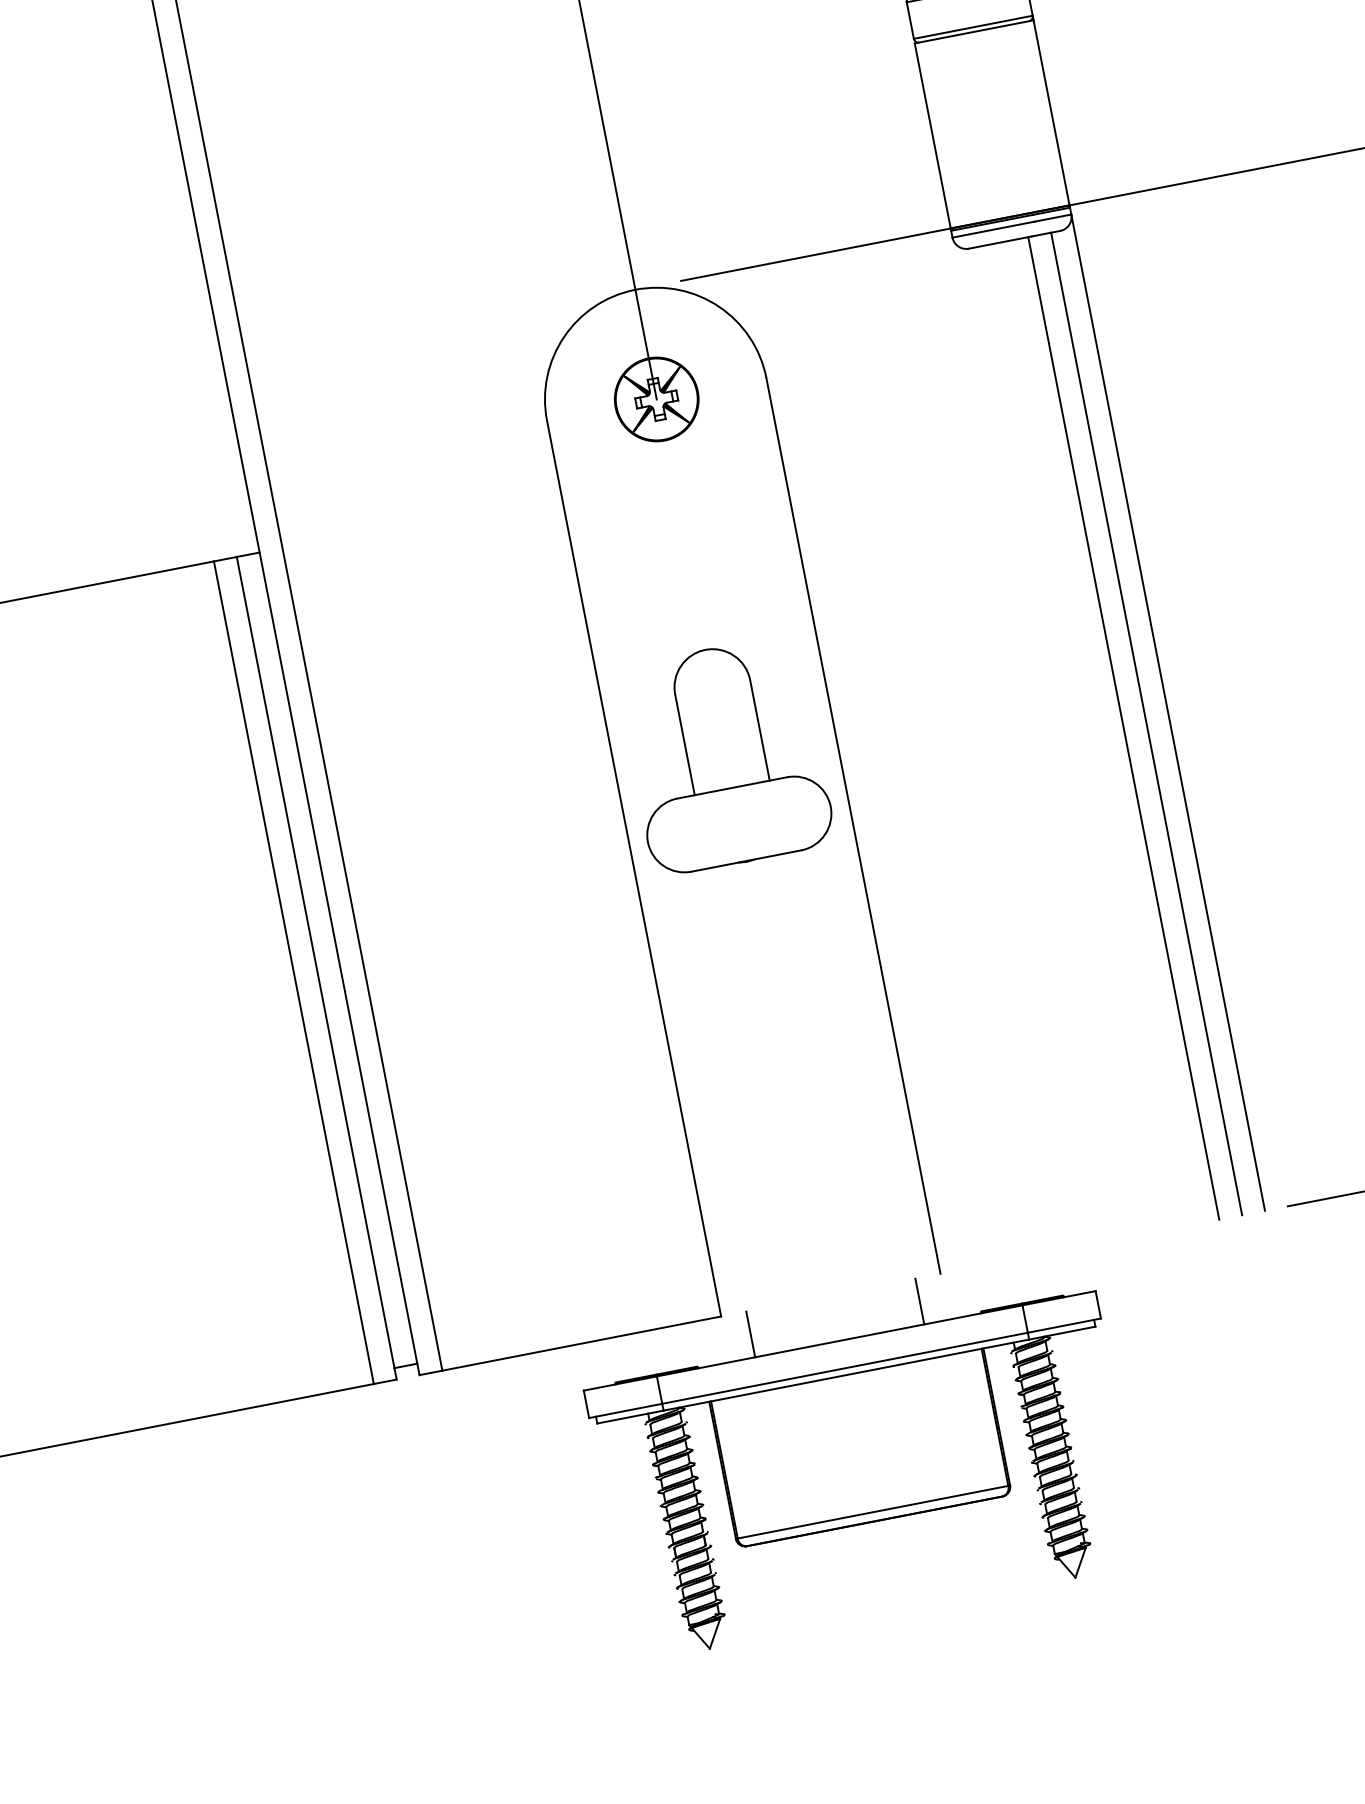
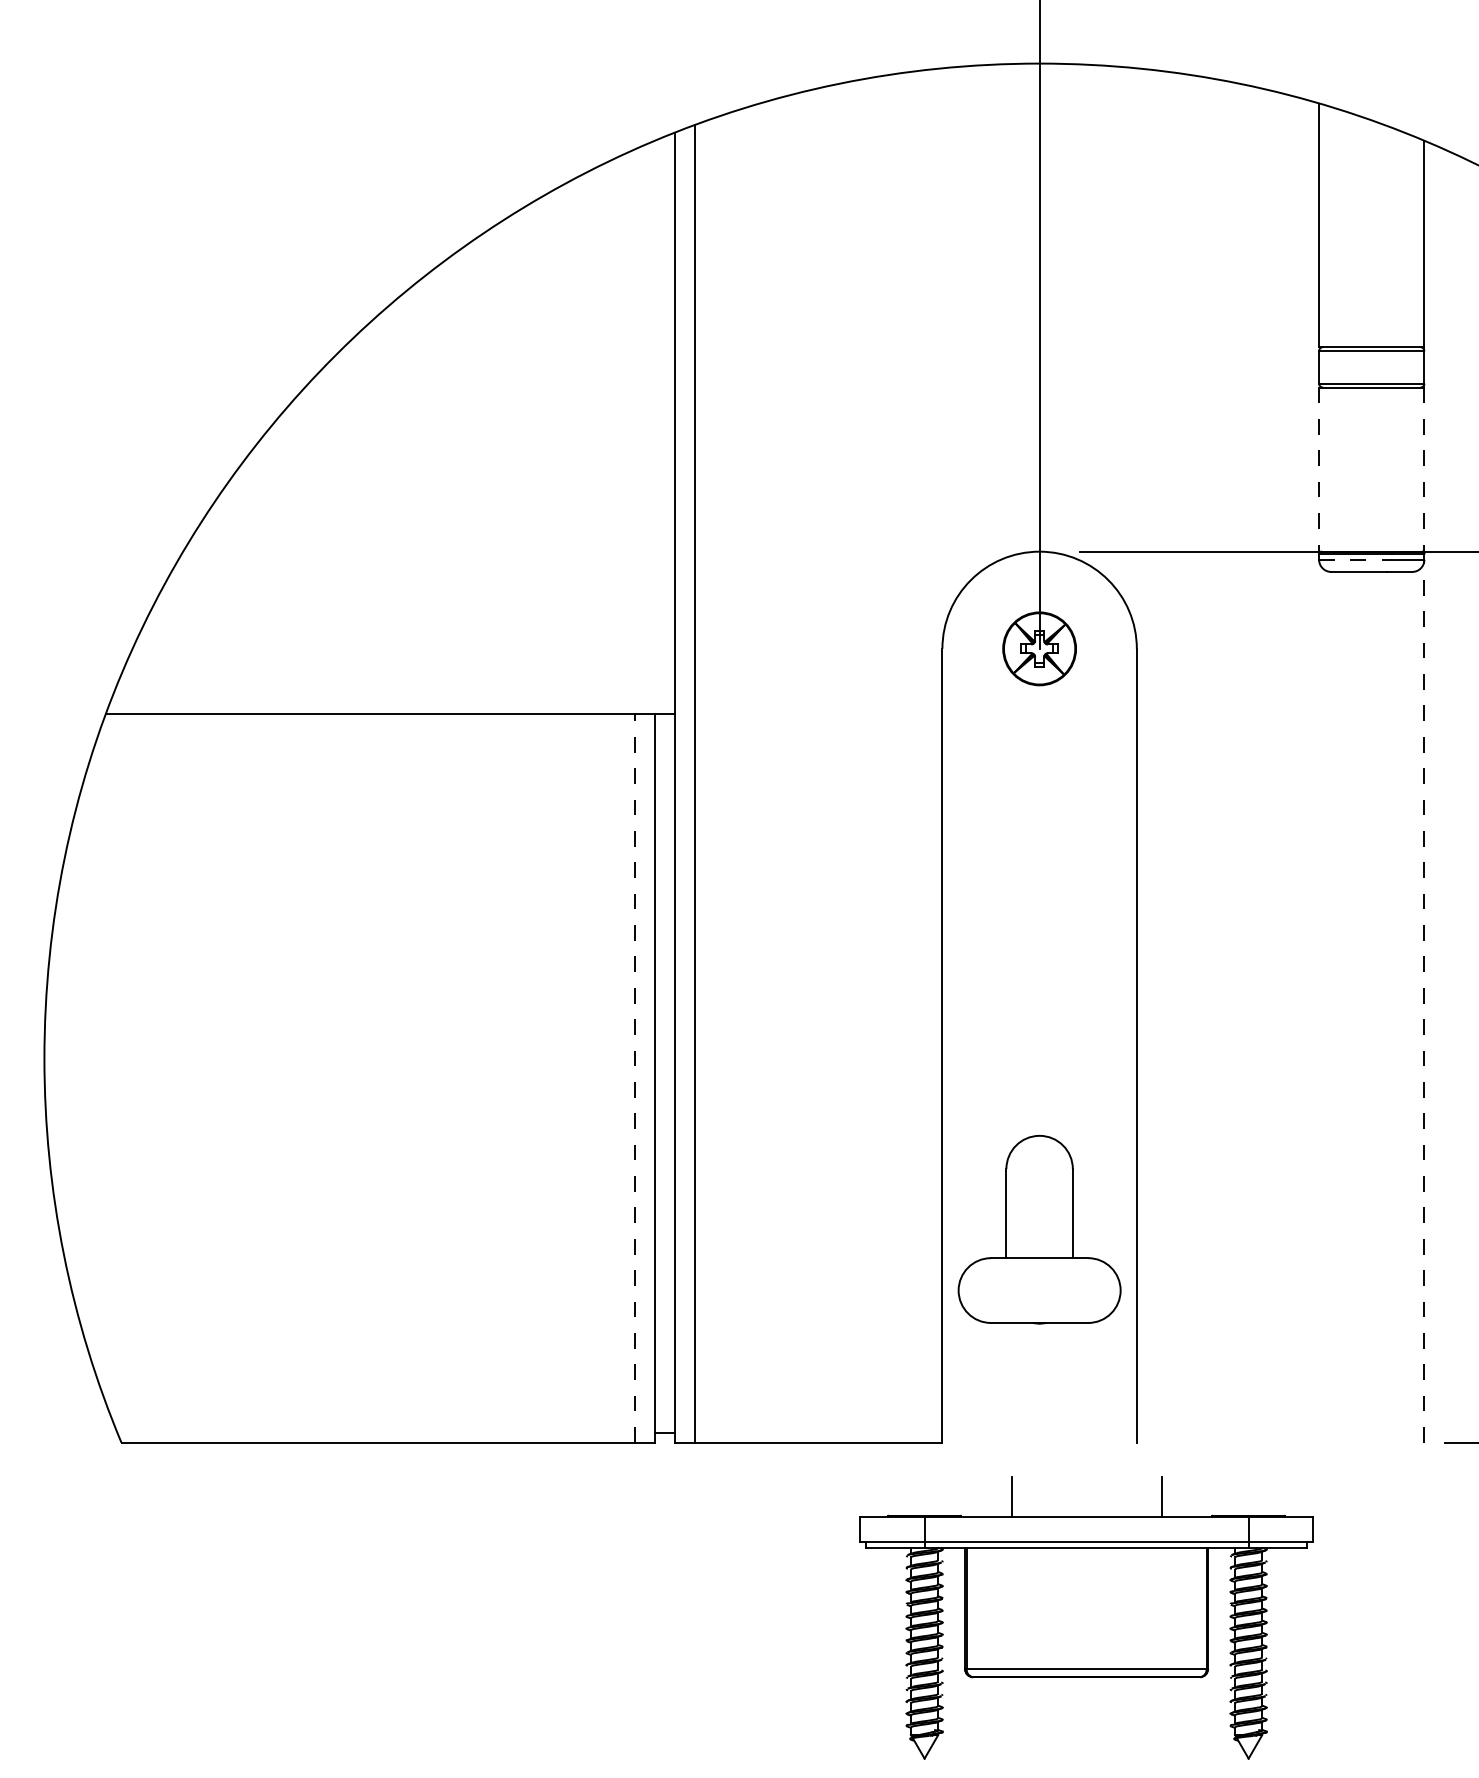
line: (1051, 113) -> (1424, 470), solid -> dashed
line: (933, 136) -> (1319, 470), solid -> dashed
line: (993, 229) -> (1355, 559), solid -> dashed
line: (1168, 711) -> (1424, 1000), solid -> dashed
line: (1146, 722) -> (1404, 1006), removed
line: (1123, 727) -> (1383, 1006), removed
part: (725, 755) -> (1039, 1229), moved
line: (293, 973) -> (634, 1078), solid -> dashed
part: (861, 1454) -> (1086, 1617), moved

